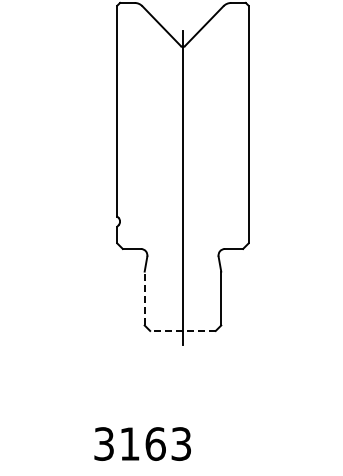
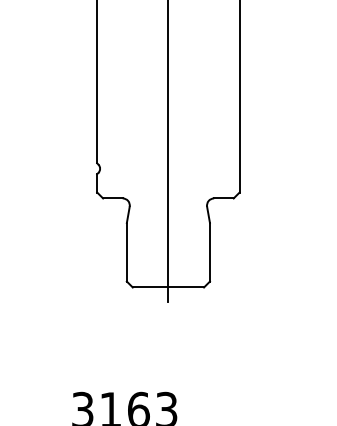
line: (144, 298) -> (126, 252), dashed -> solid
line: (182, 330) -> (167, 286), dashed -> solid

